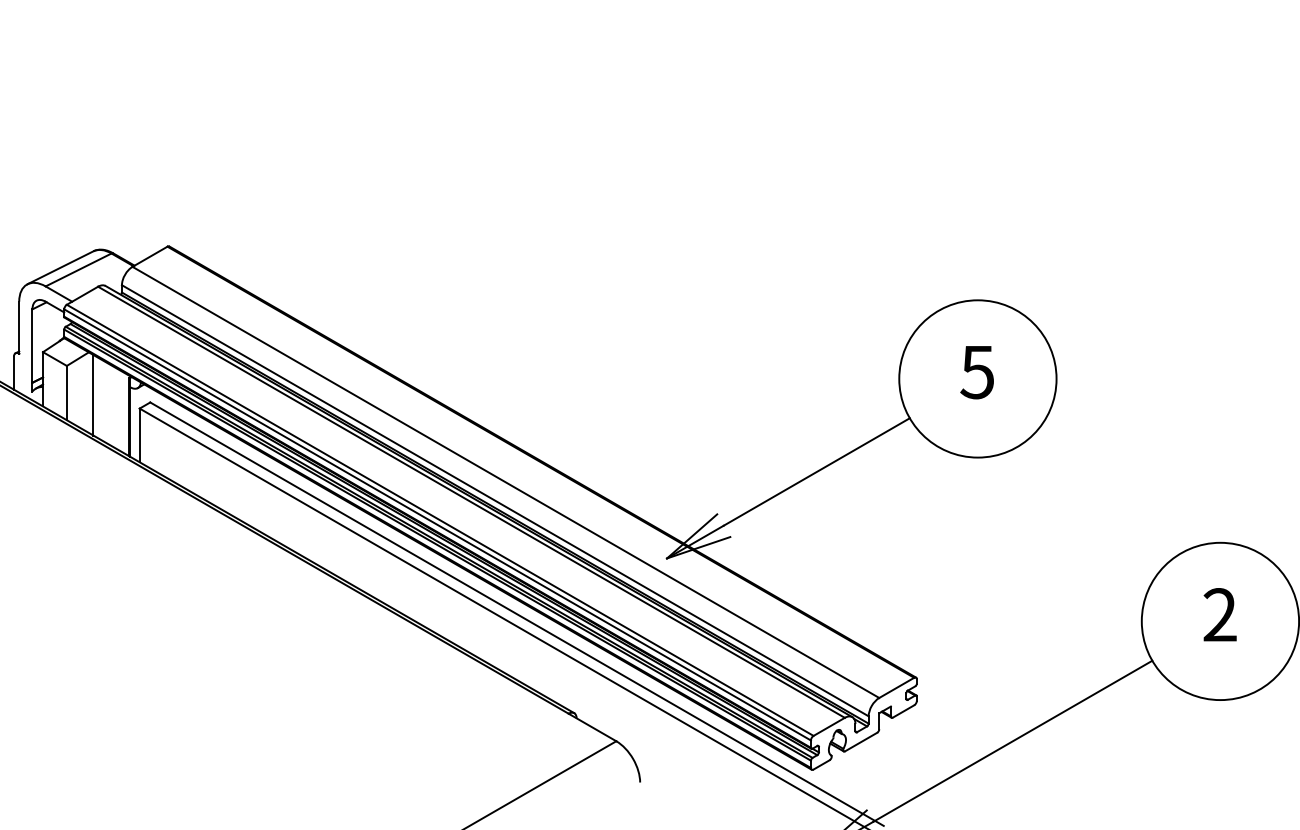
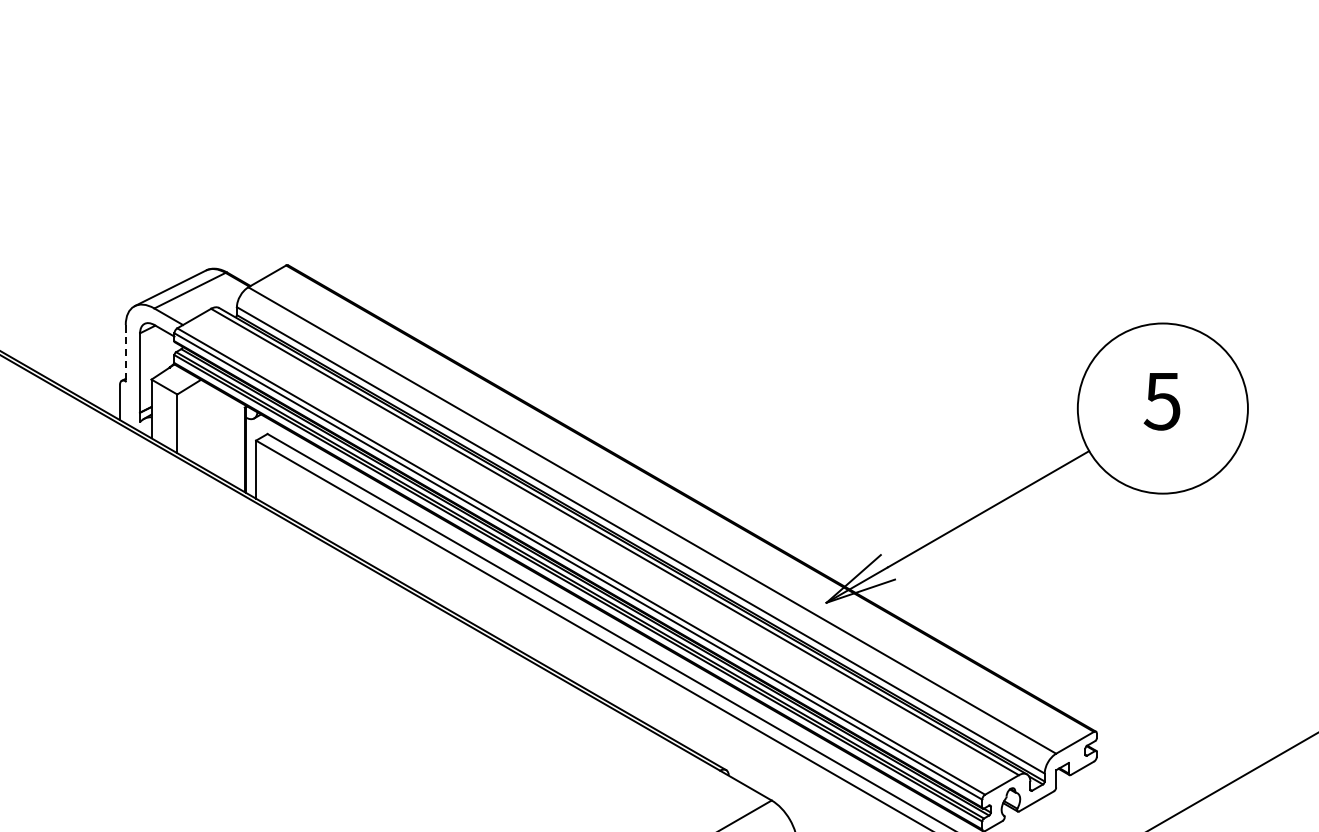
line: (19, 327) -> (126, 352), solid -> dashed
line: (93, 394) -> (206, 425), removed

